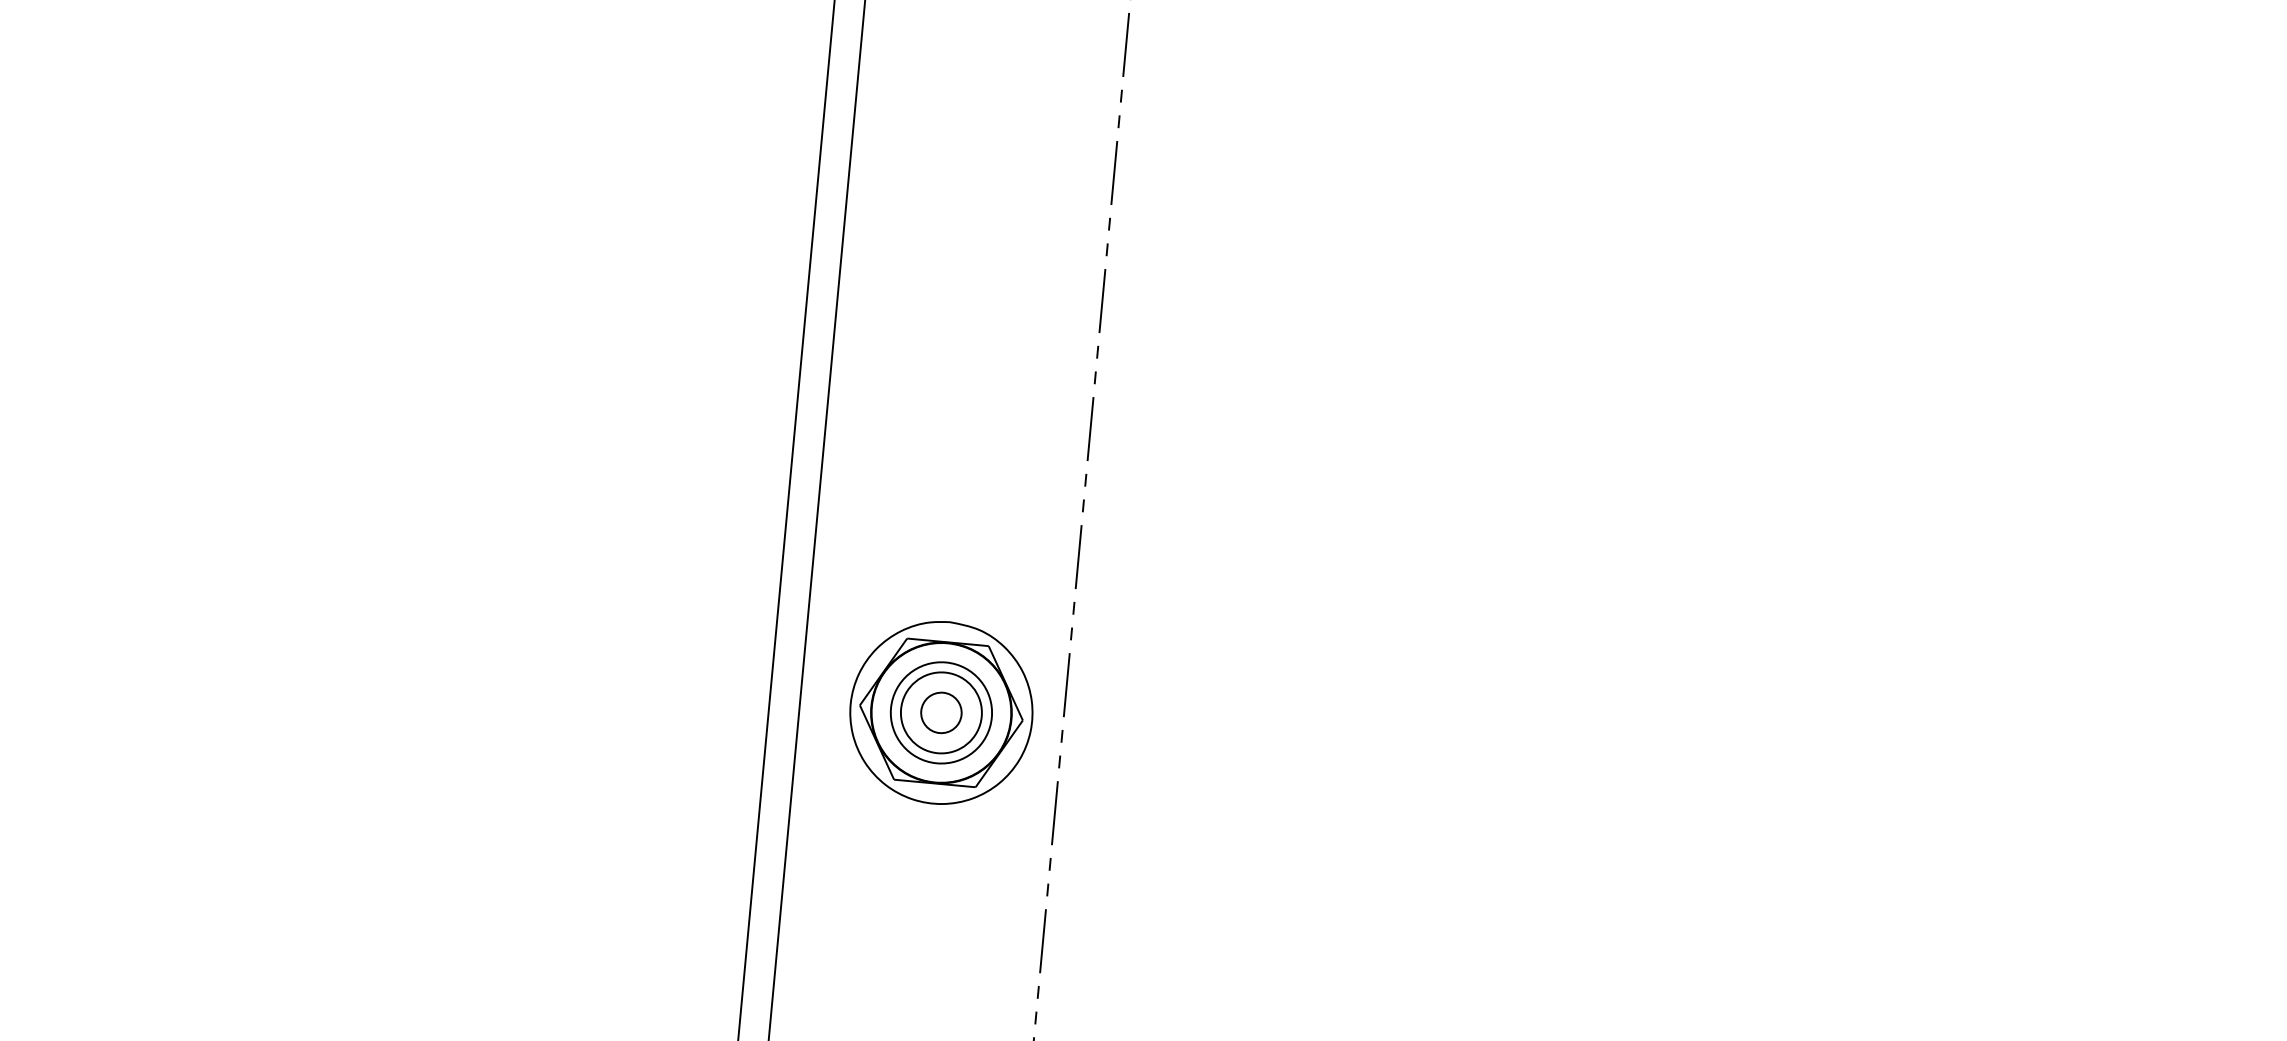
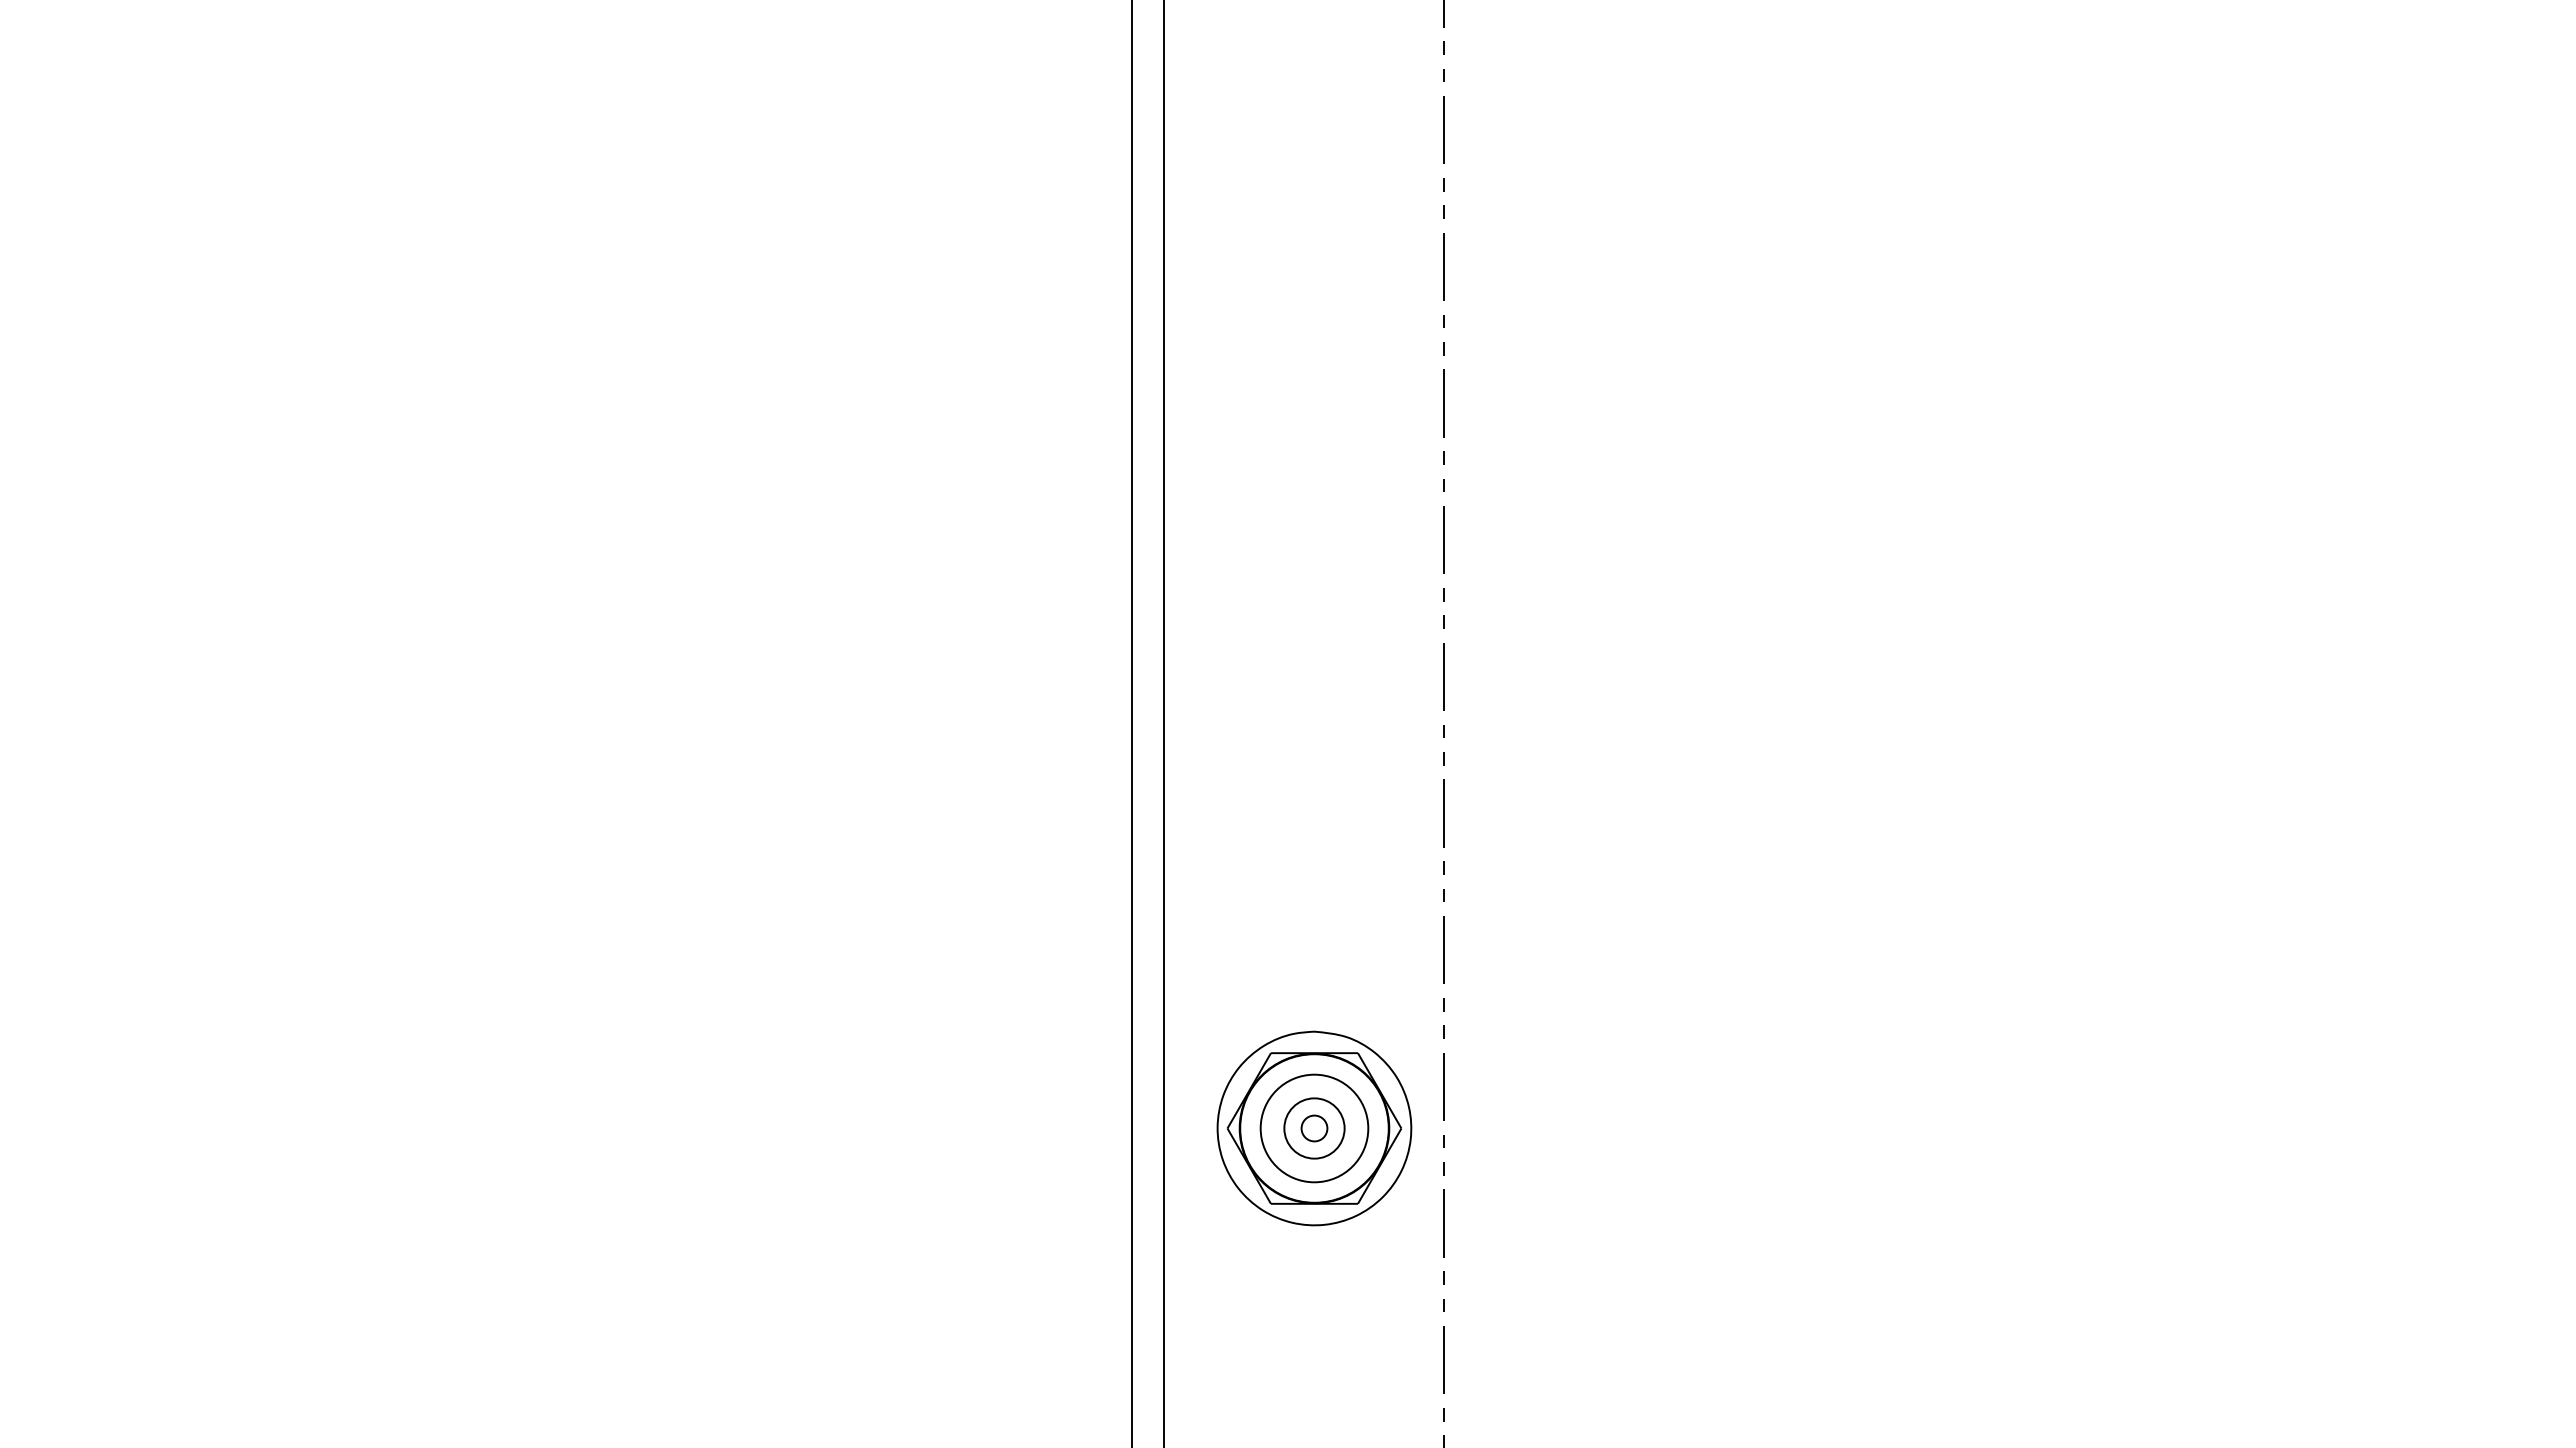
circle: (941, 712) -> (1314, 1128), size x0.6
circle: (941, 712) -> (1314, 1128), size x0.7

